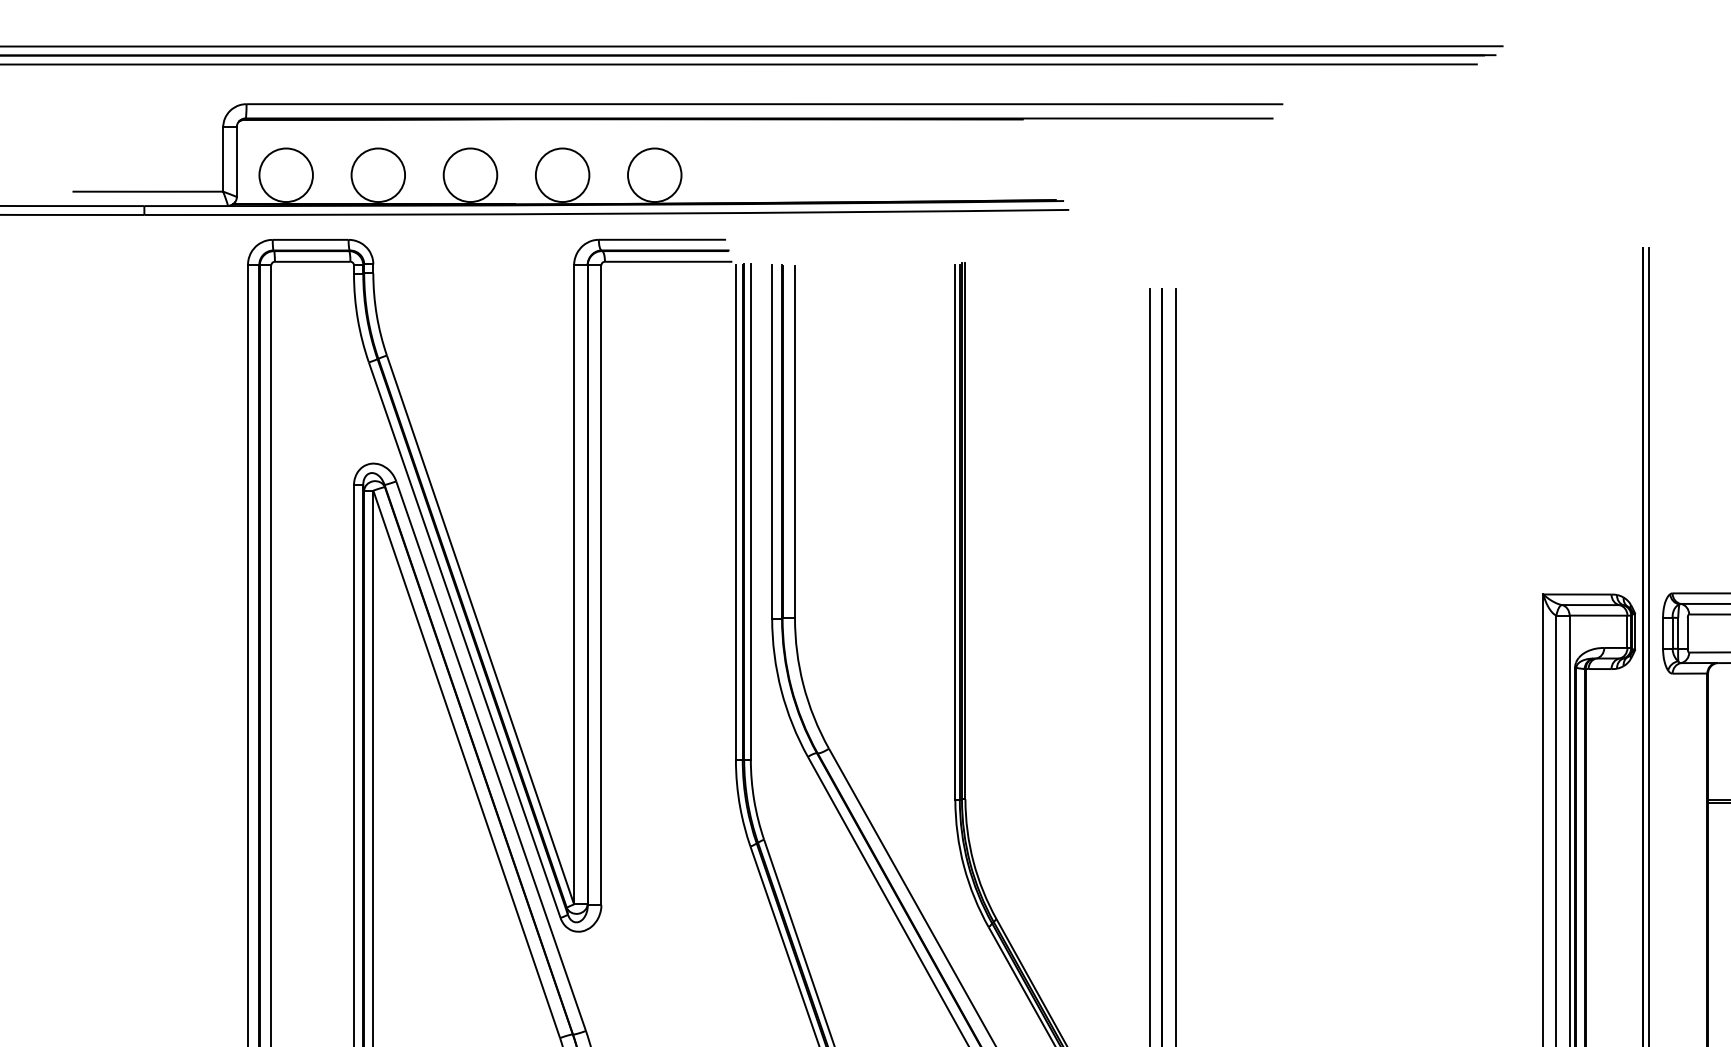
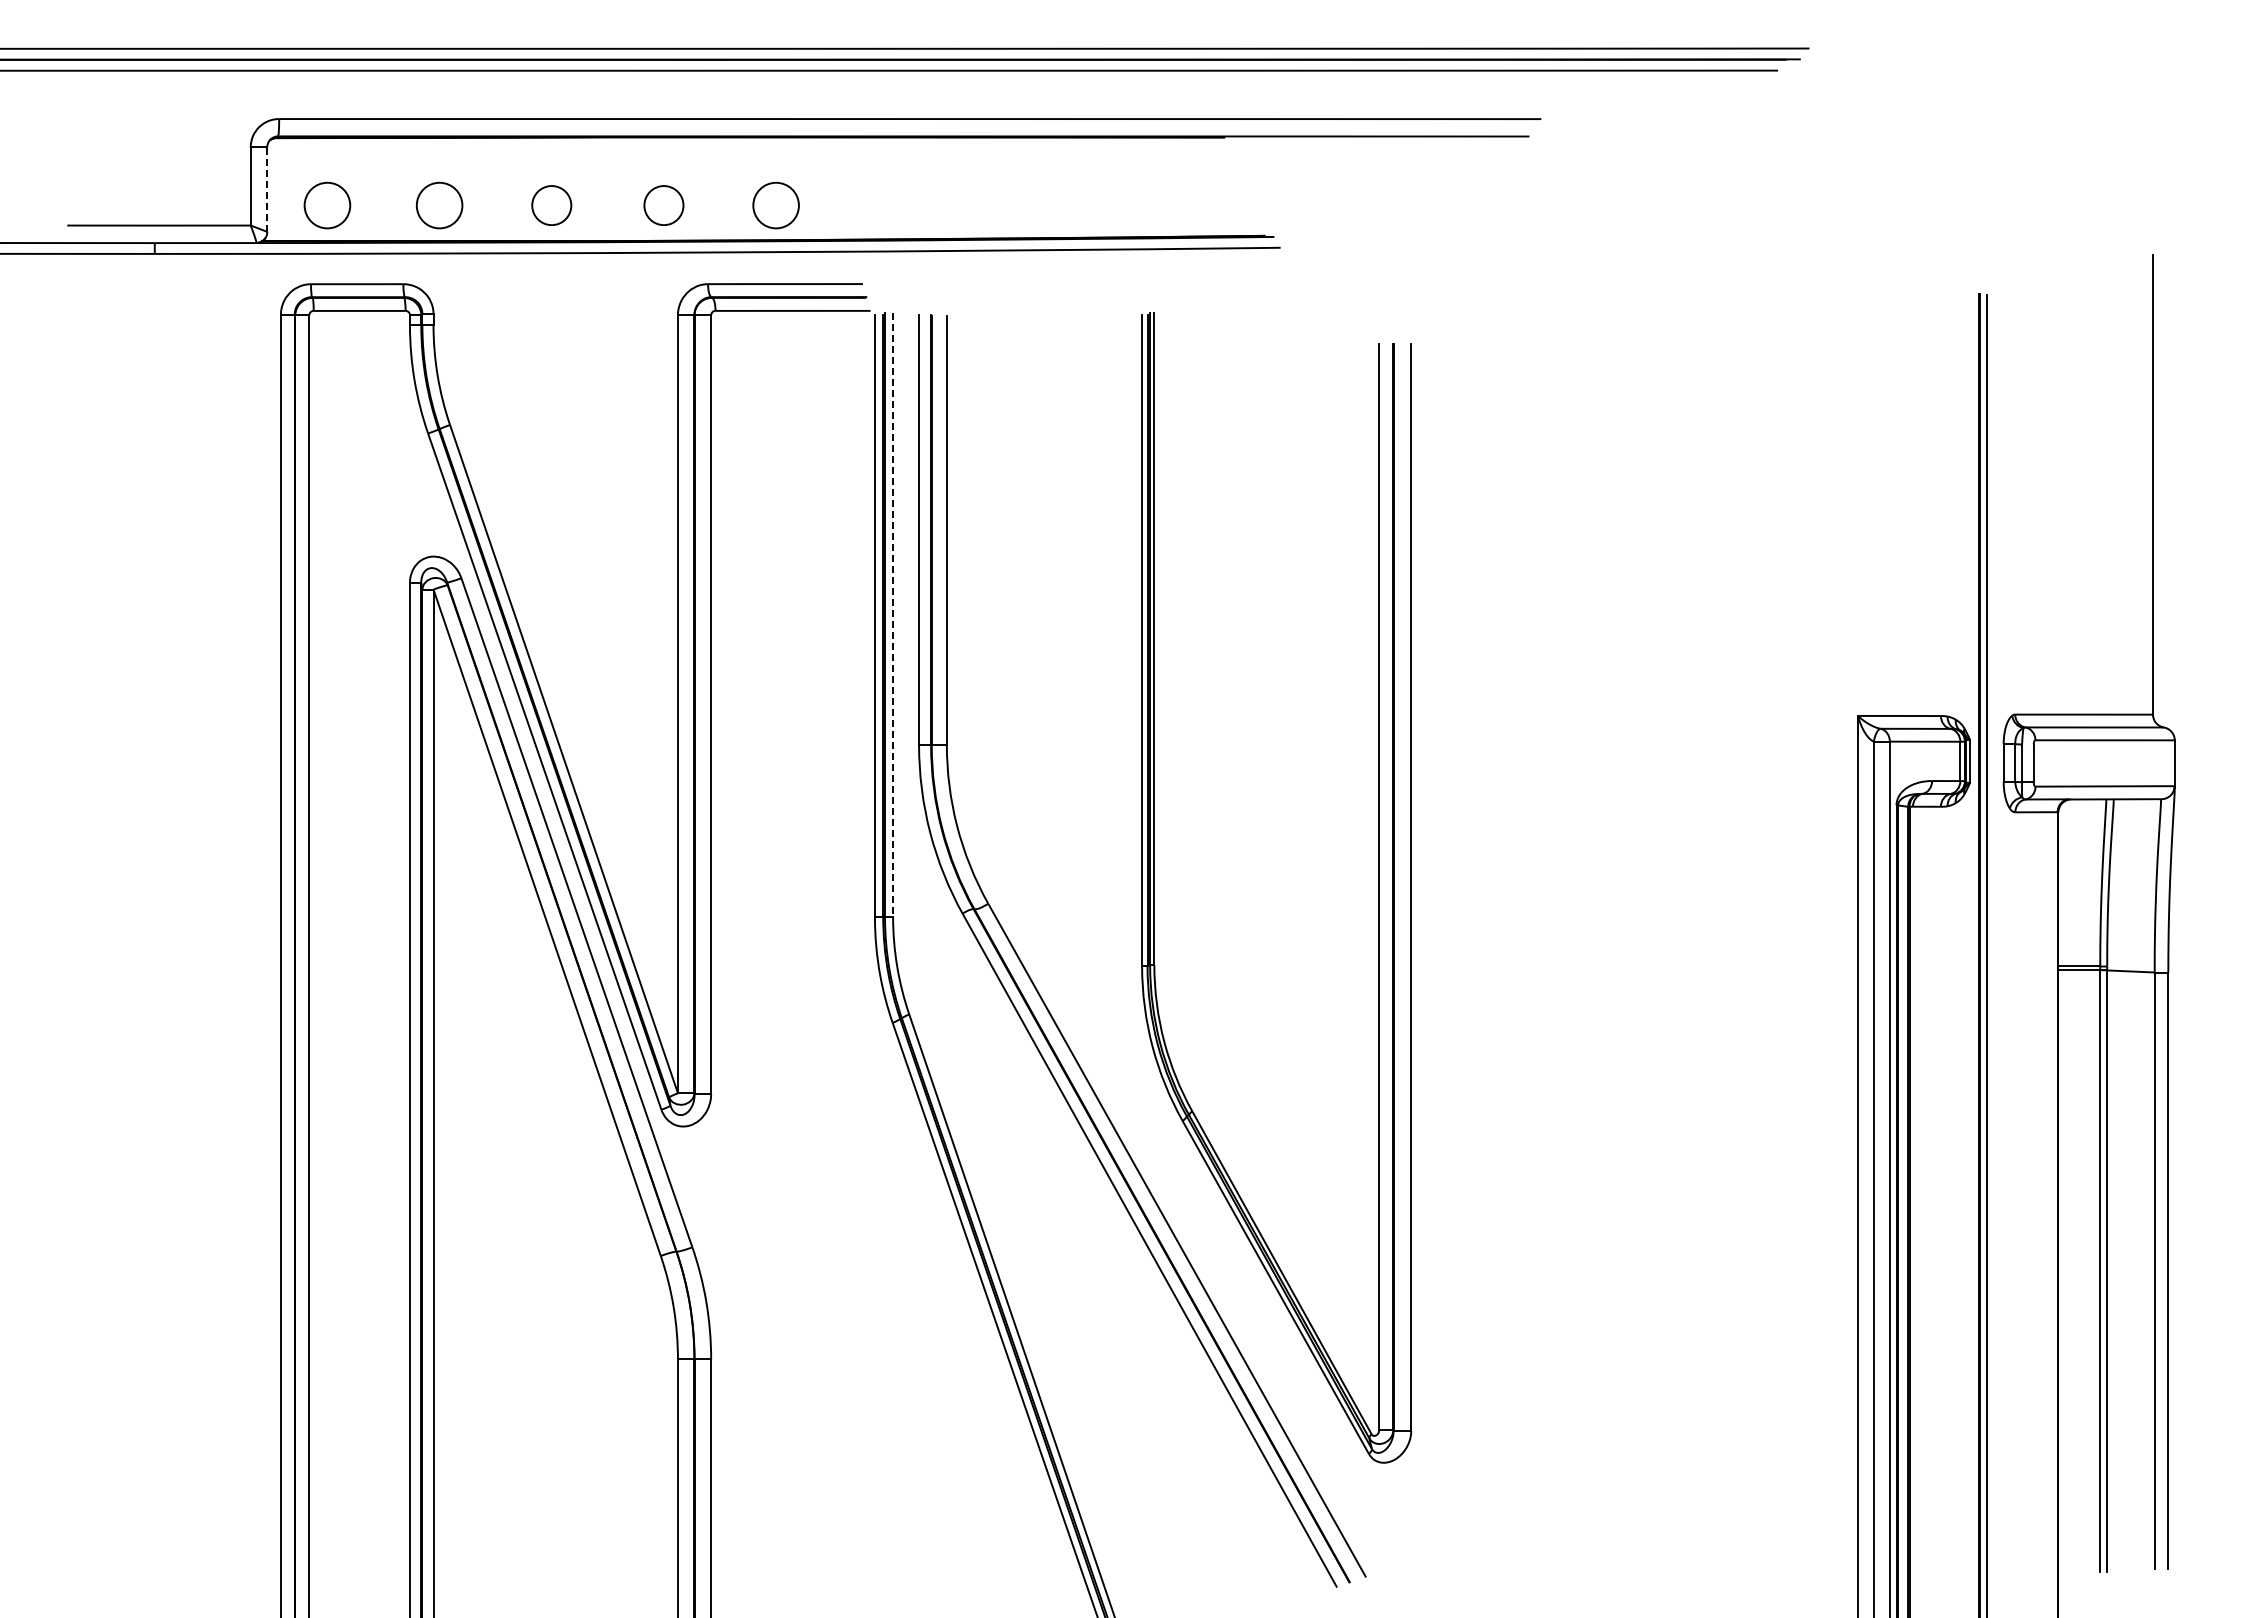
line: (236, 162) -> (267, 189), solid -> dashed
circle: (286, 175) -> (327, 205), size x0.7
circle: (378, 175) -> (439, 205), size x0.7
circle: (470, 175) -> (551, 205), size x0.6
circle: (562, 175) -> (663, 205), size x0.6
circle: (654, 175) -> (775, 205), size x0.7
line: (751, 511) -> (893, 615), solid -> dashed

